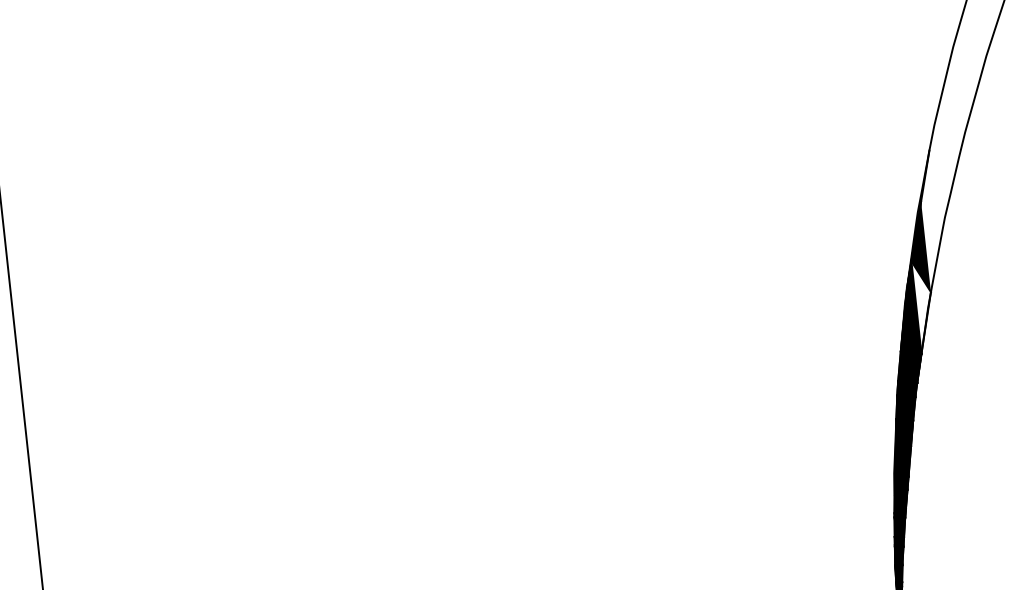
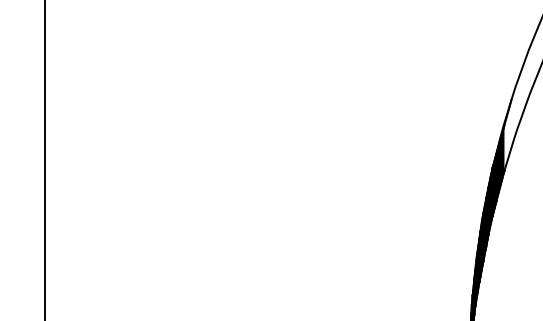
fill: (924, 305) -> (500, 177), added

